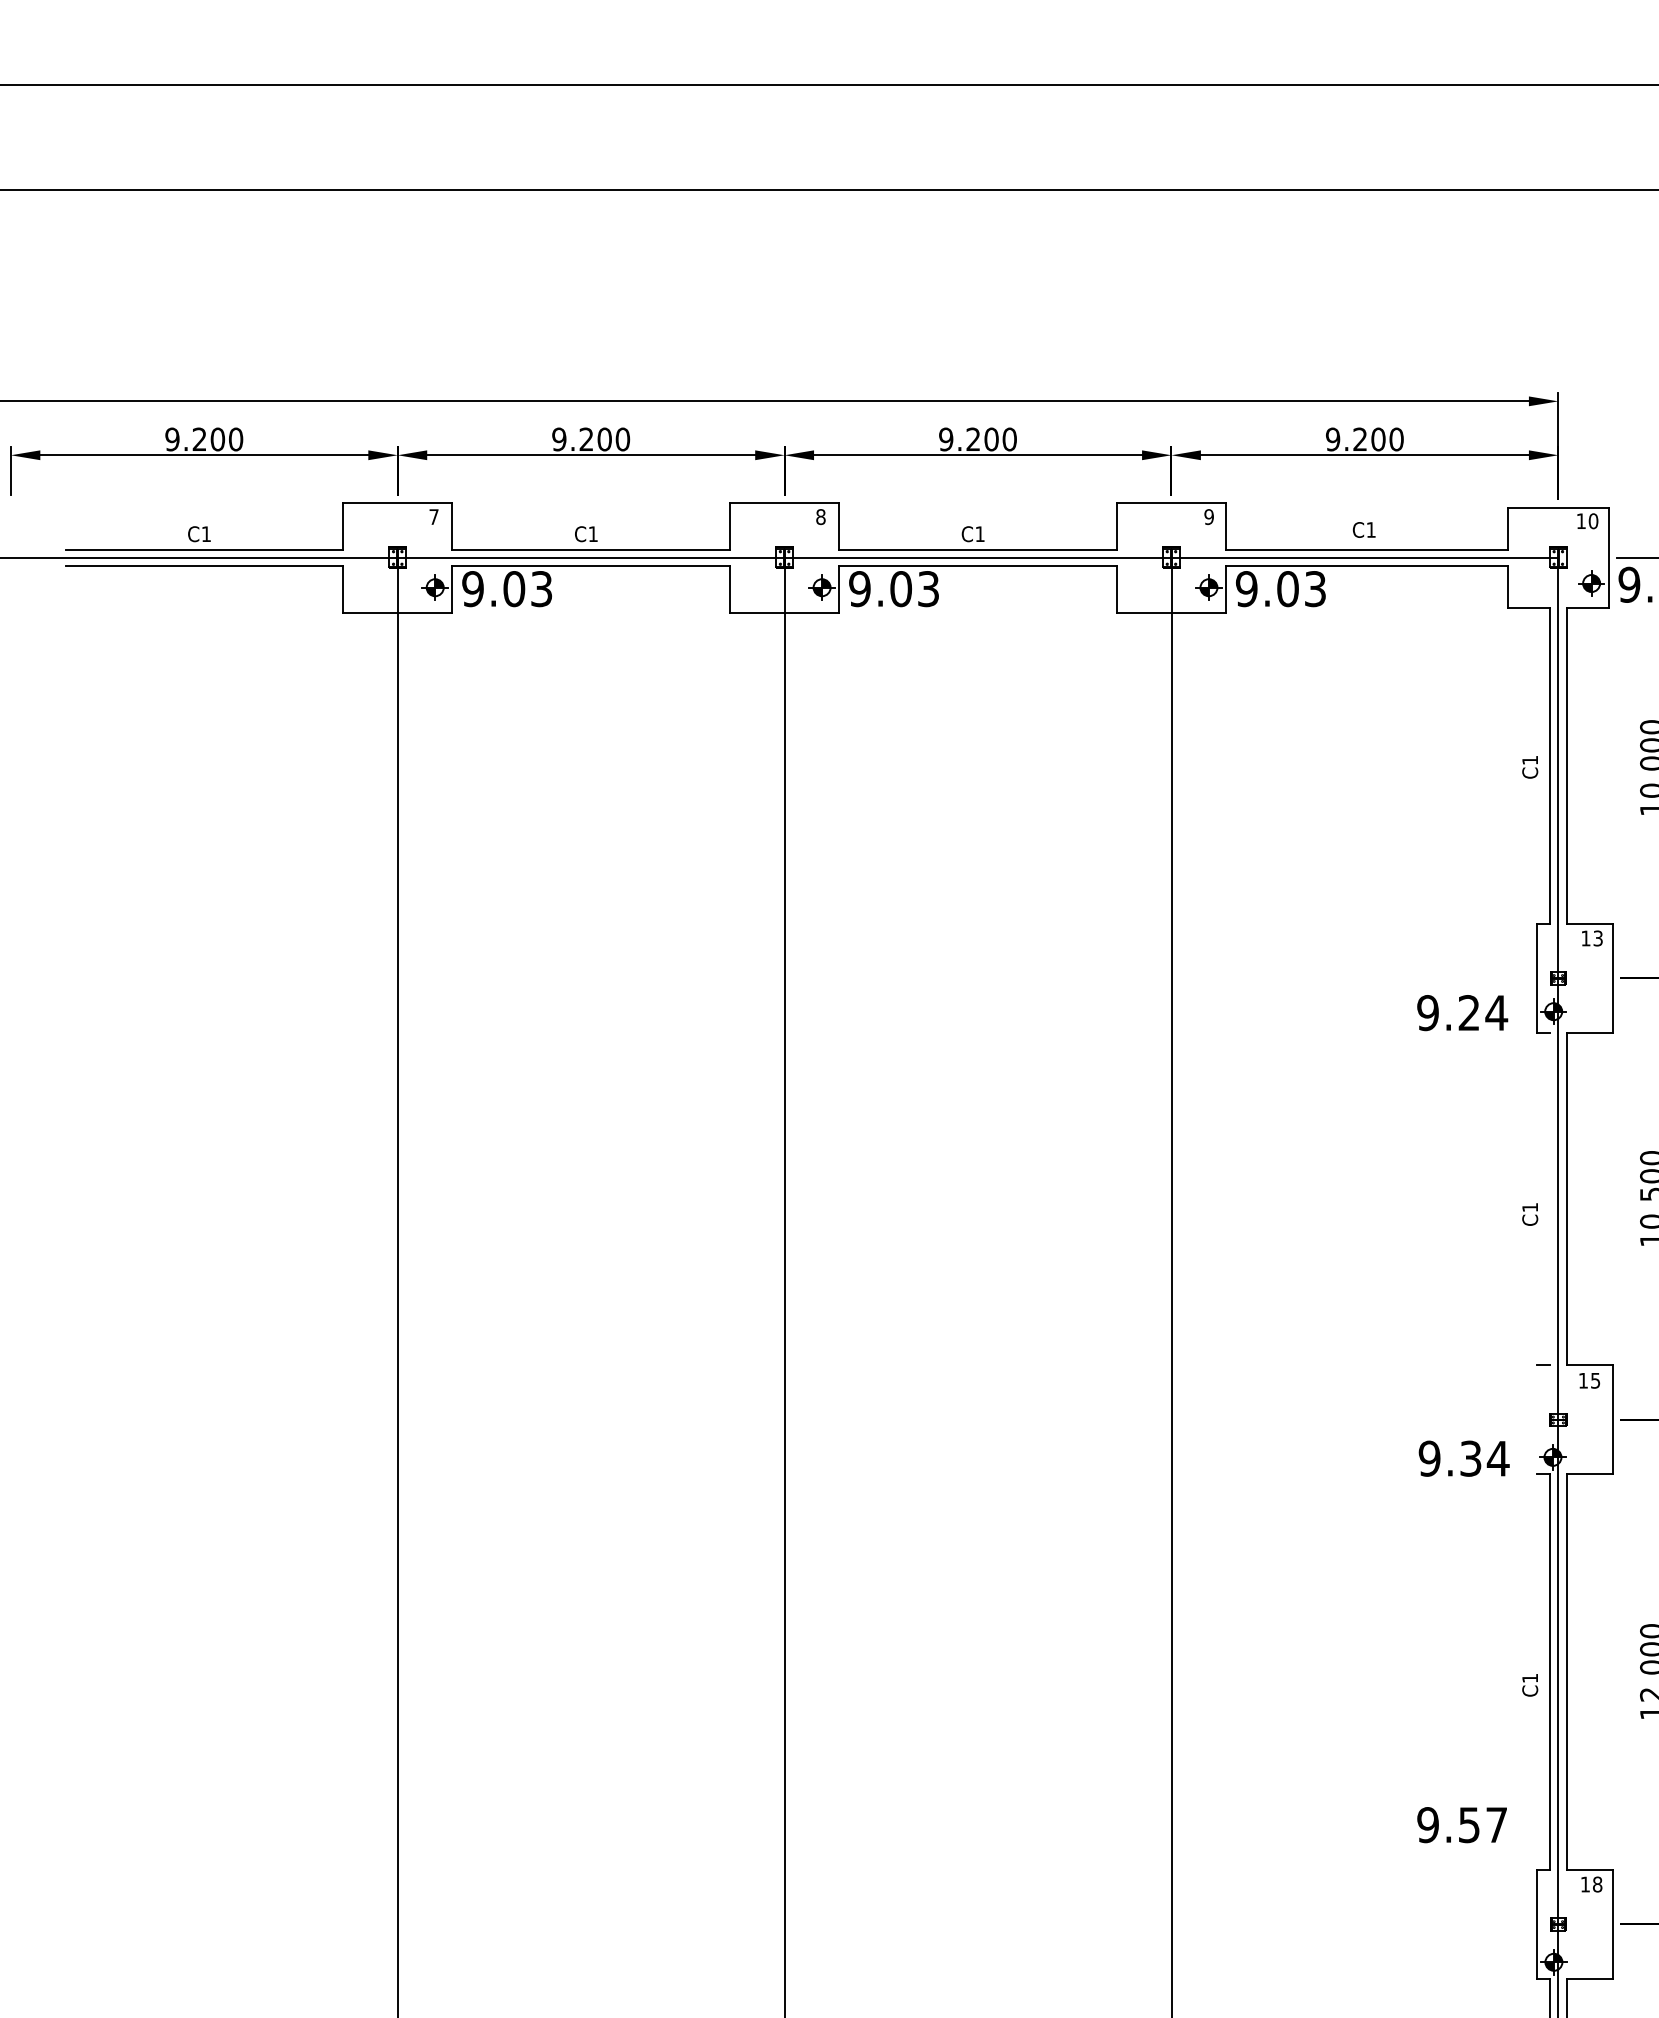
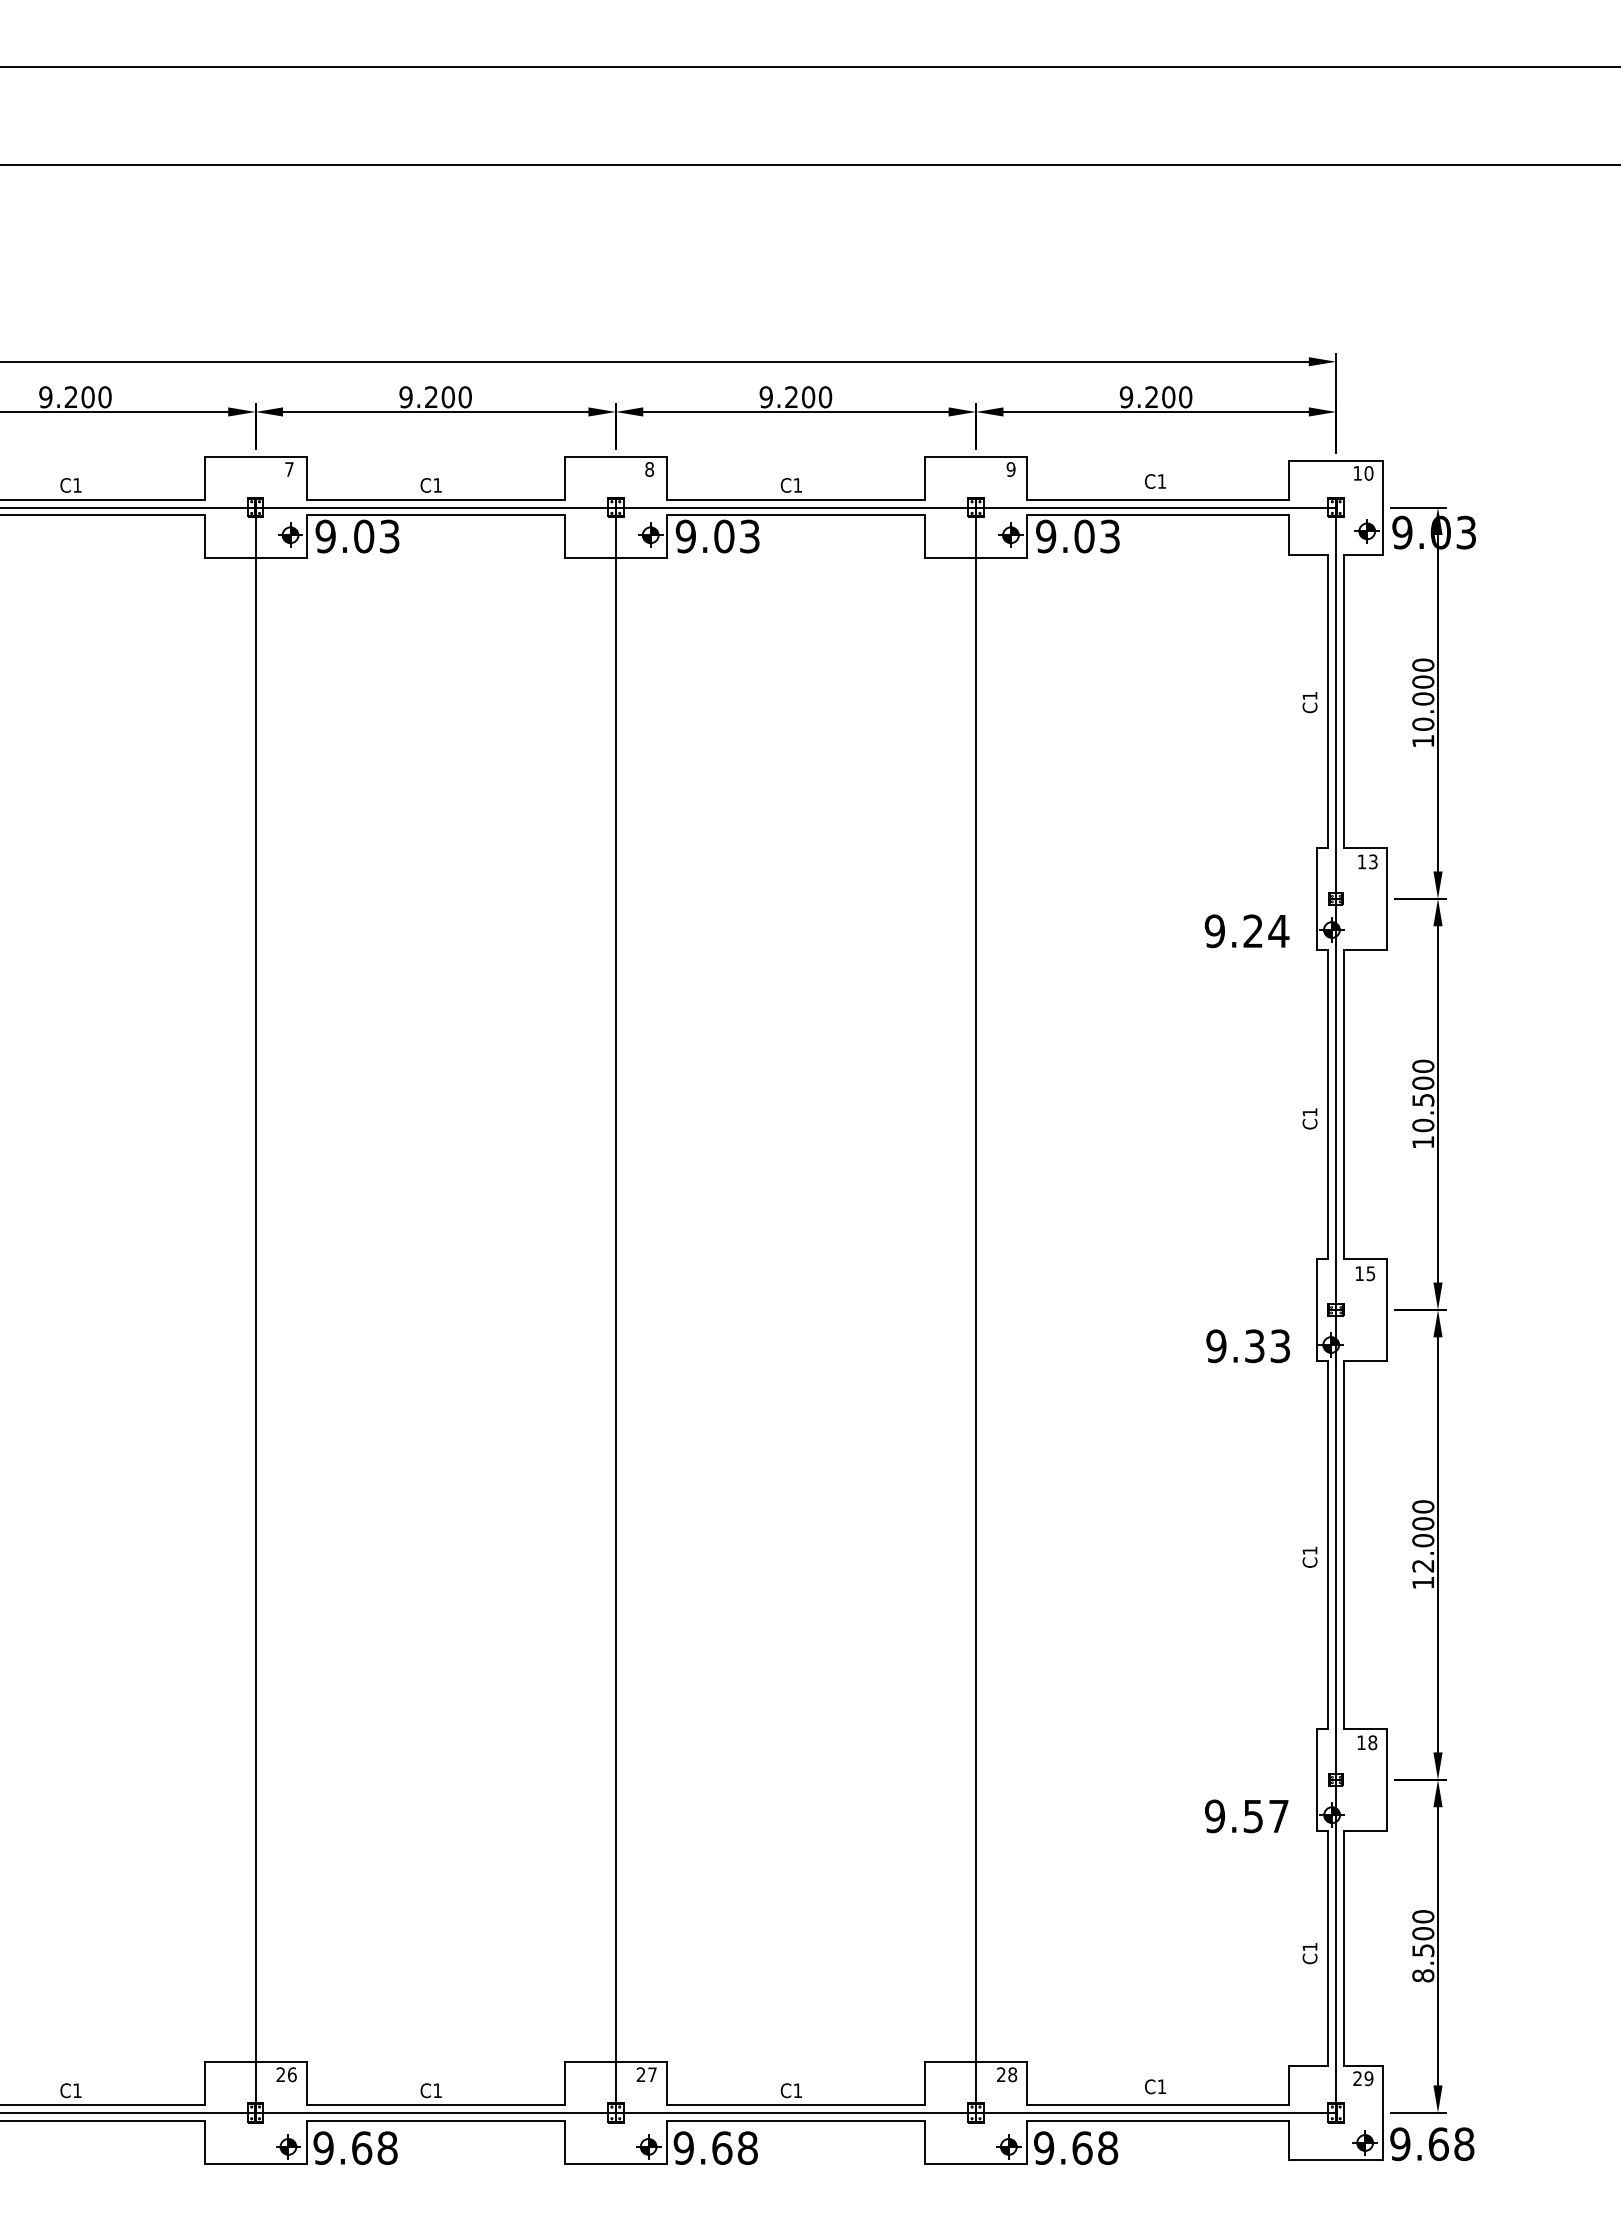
line: (1550, 1199) -> (1328, 1104), added
line: (1537, 1419) -> (1316, 1309), added
text: (1497, 1458) -> (1279, 1346), 9.34 -> 9.33
text: (1461, 1825) -> (1246, 1816), moved

